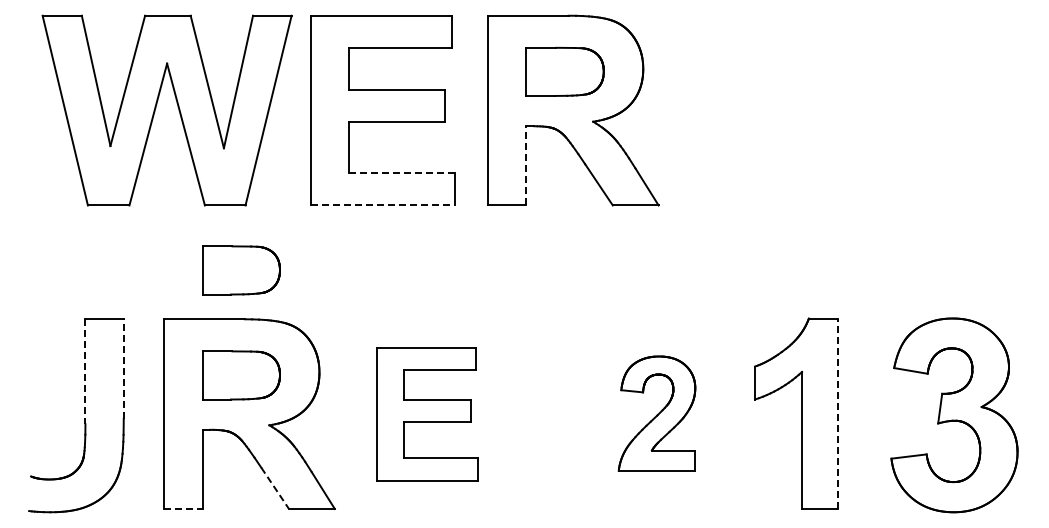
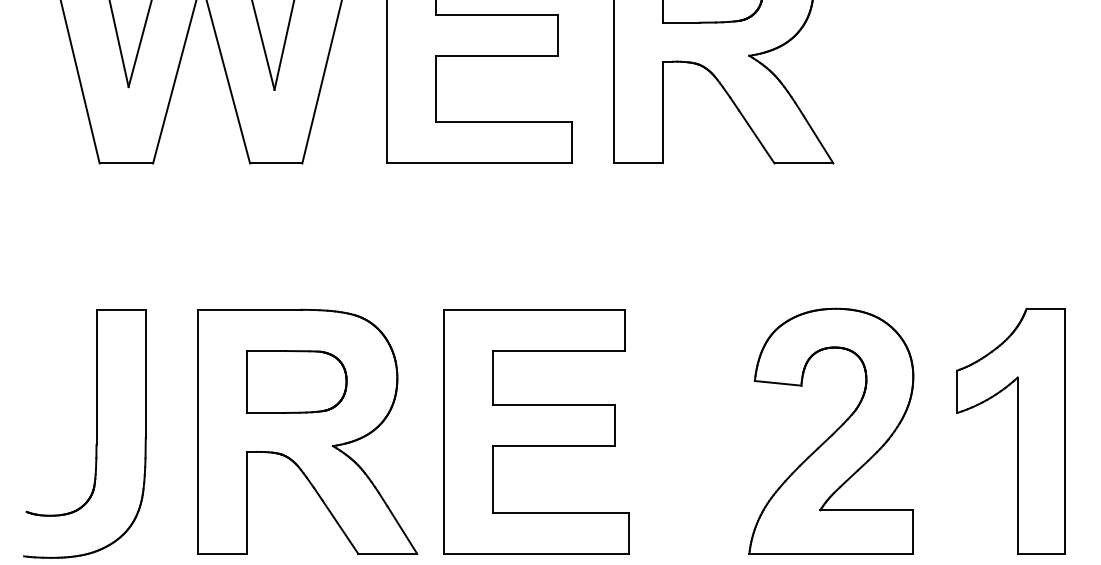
line: (526, 165) -> (663, 112), dashed -> solid
line: (402, 173) -> (504, 122), dashed -> solid
line: (383, 205) -> (479, 163), dashed -> solid
part: (241, 270) -> (297, 247), removed
line: (123, 369) -> (145, 374), dashed -> solid
line: (85, 372) -> (96, 378), dashed -> solid
part: (427, 413) -> (536, 430), size x1.43
part: (656, 413) -> (830, 430), size x1.67
line: (838, 413) -> (1064, 430), dashed -> solid
line: (275, 488) -> (340, 527), dashed -> solid
line: (183, 509) -> (222, 554), dashed -> solid

